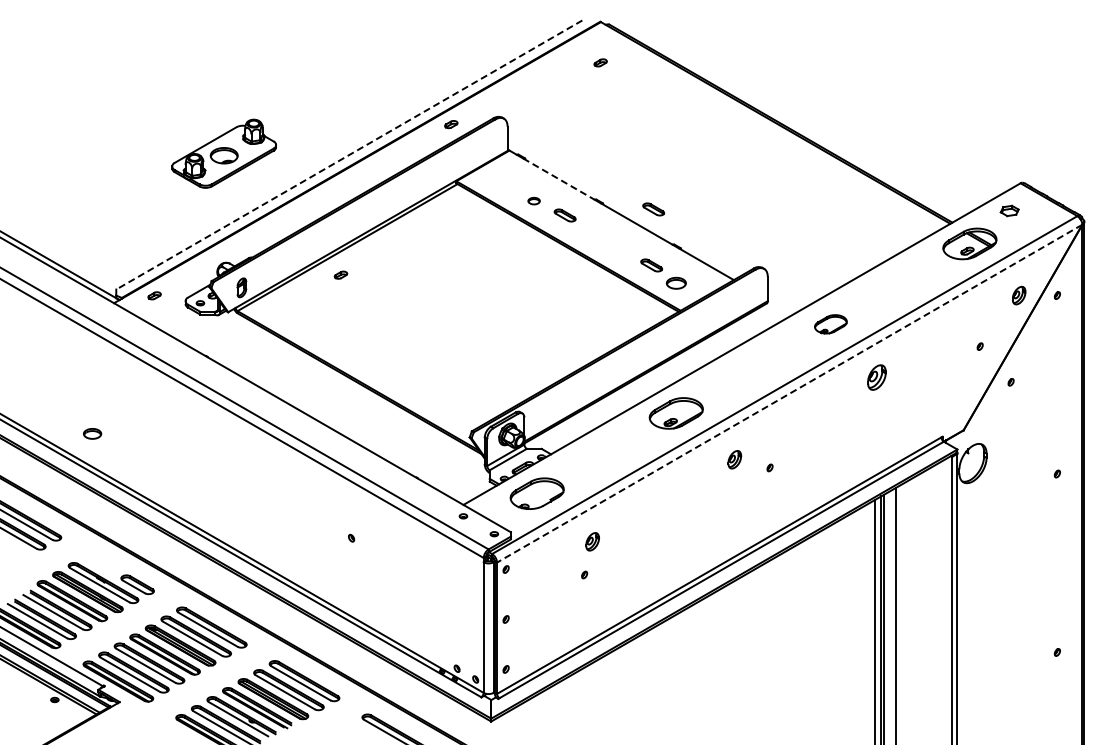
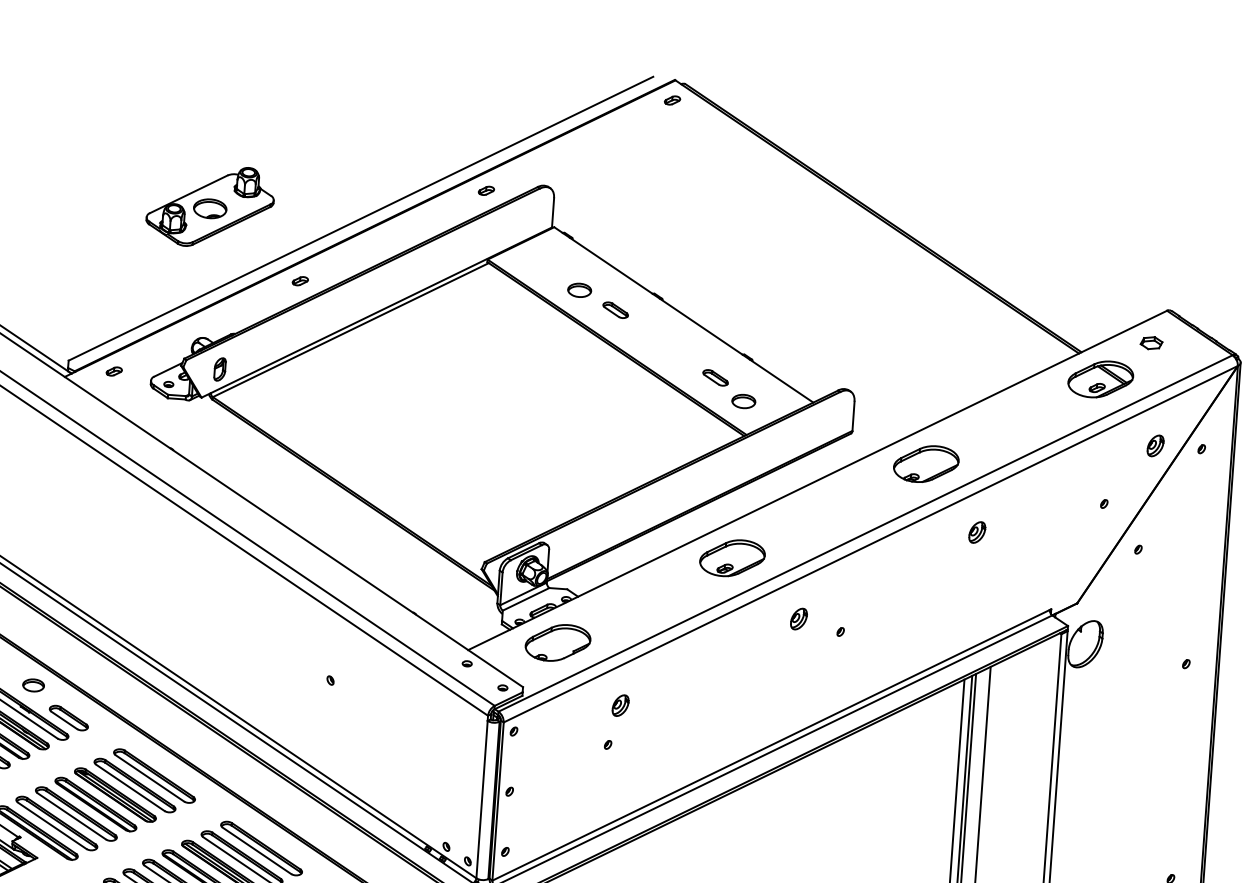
part: (600, 62) -> (672, 100), moved
line: (348, 155) -> (359, 219), dashed -> solid
line: (559, 179) -> (612, 266), dashed -> solid
part: (533, 200) -> (578, 289), size x1.67
part: (653, 209) -> (722, 310), removed
part: (340, 274) -> (299, 280), moved
part: (830, 324) -> (925, 464), size x1.67
part: (876, 377) -> (976, 532), size x0.71
line: (789, 393) -> (870, 544), dashed -> solid
part: (92, 433) -> (33, 684), moved

